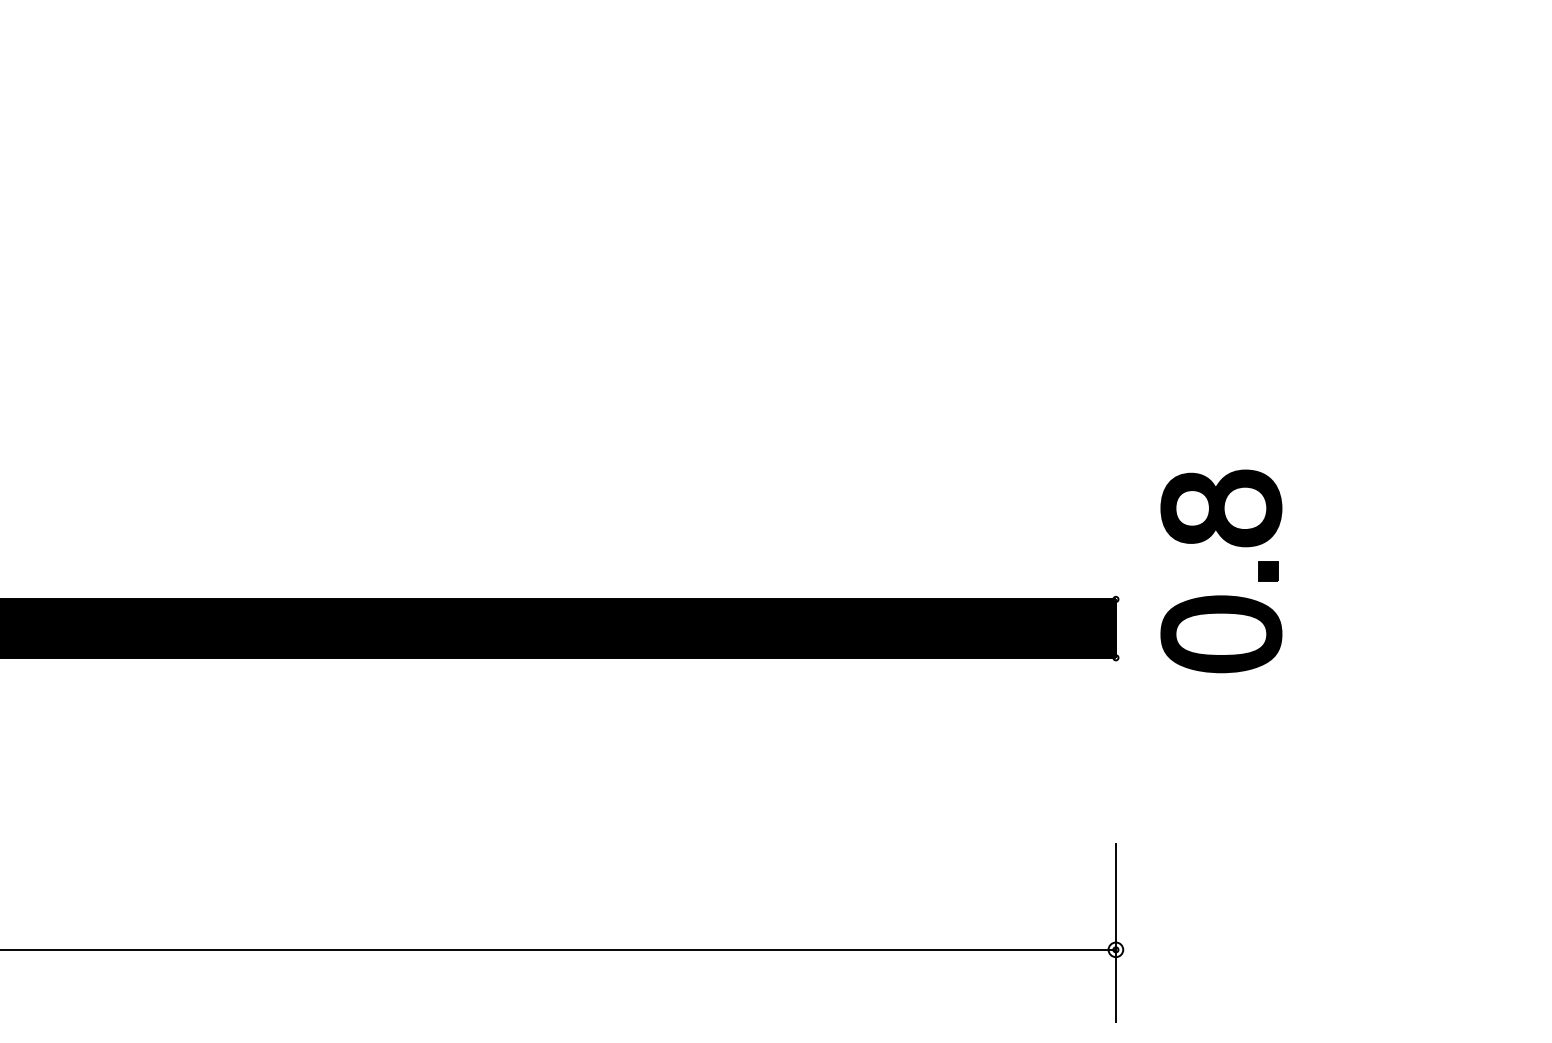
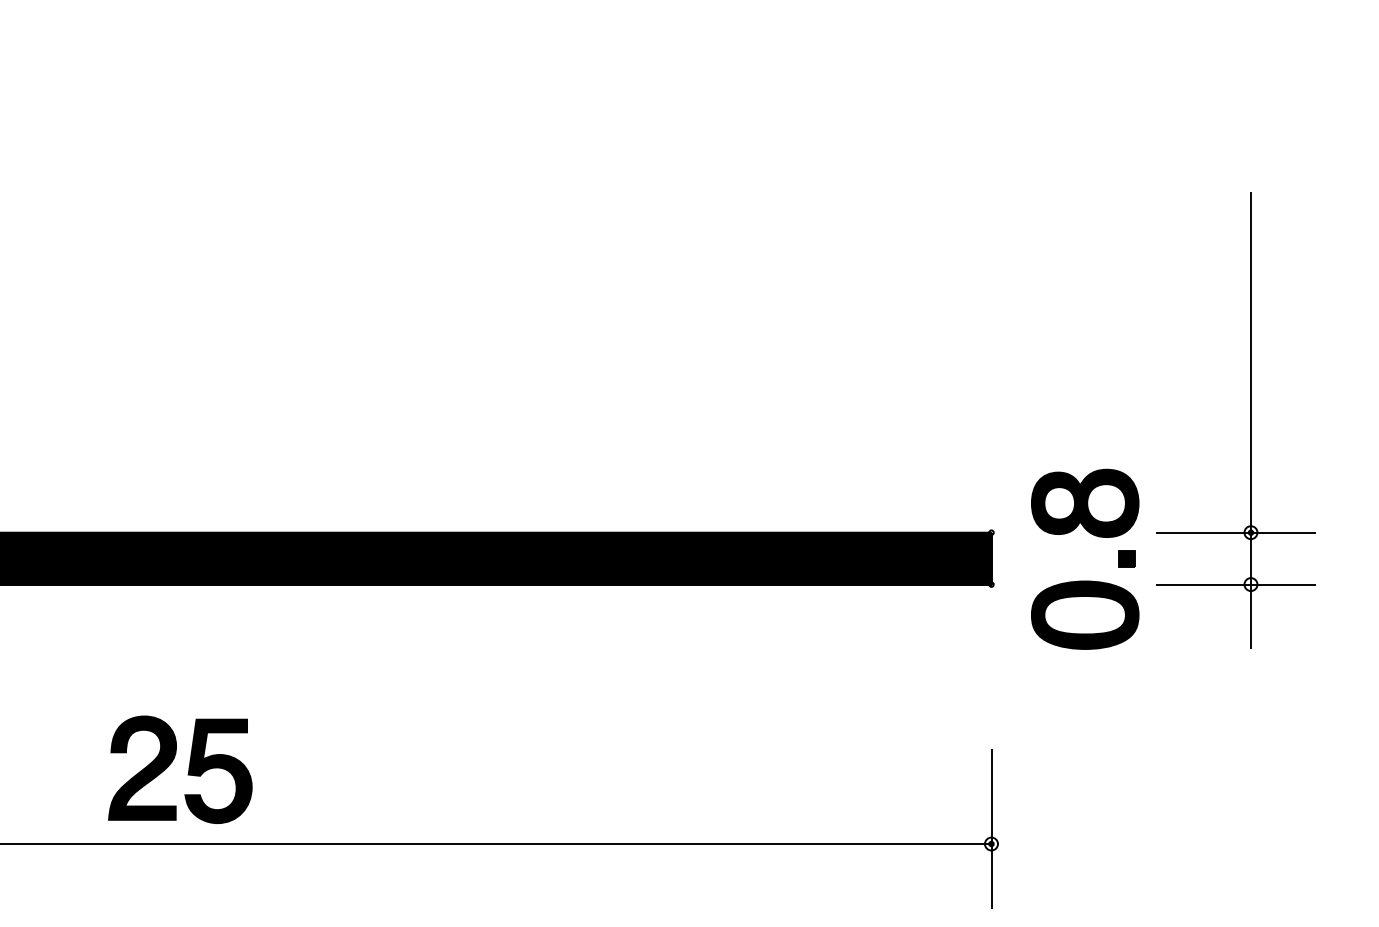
part: (1407, 473) -> (1250, 420), added
part: (1221, 595) -> (1085, 580), moved
part: (211, 868) -> (187, 771), added

